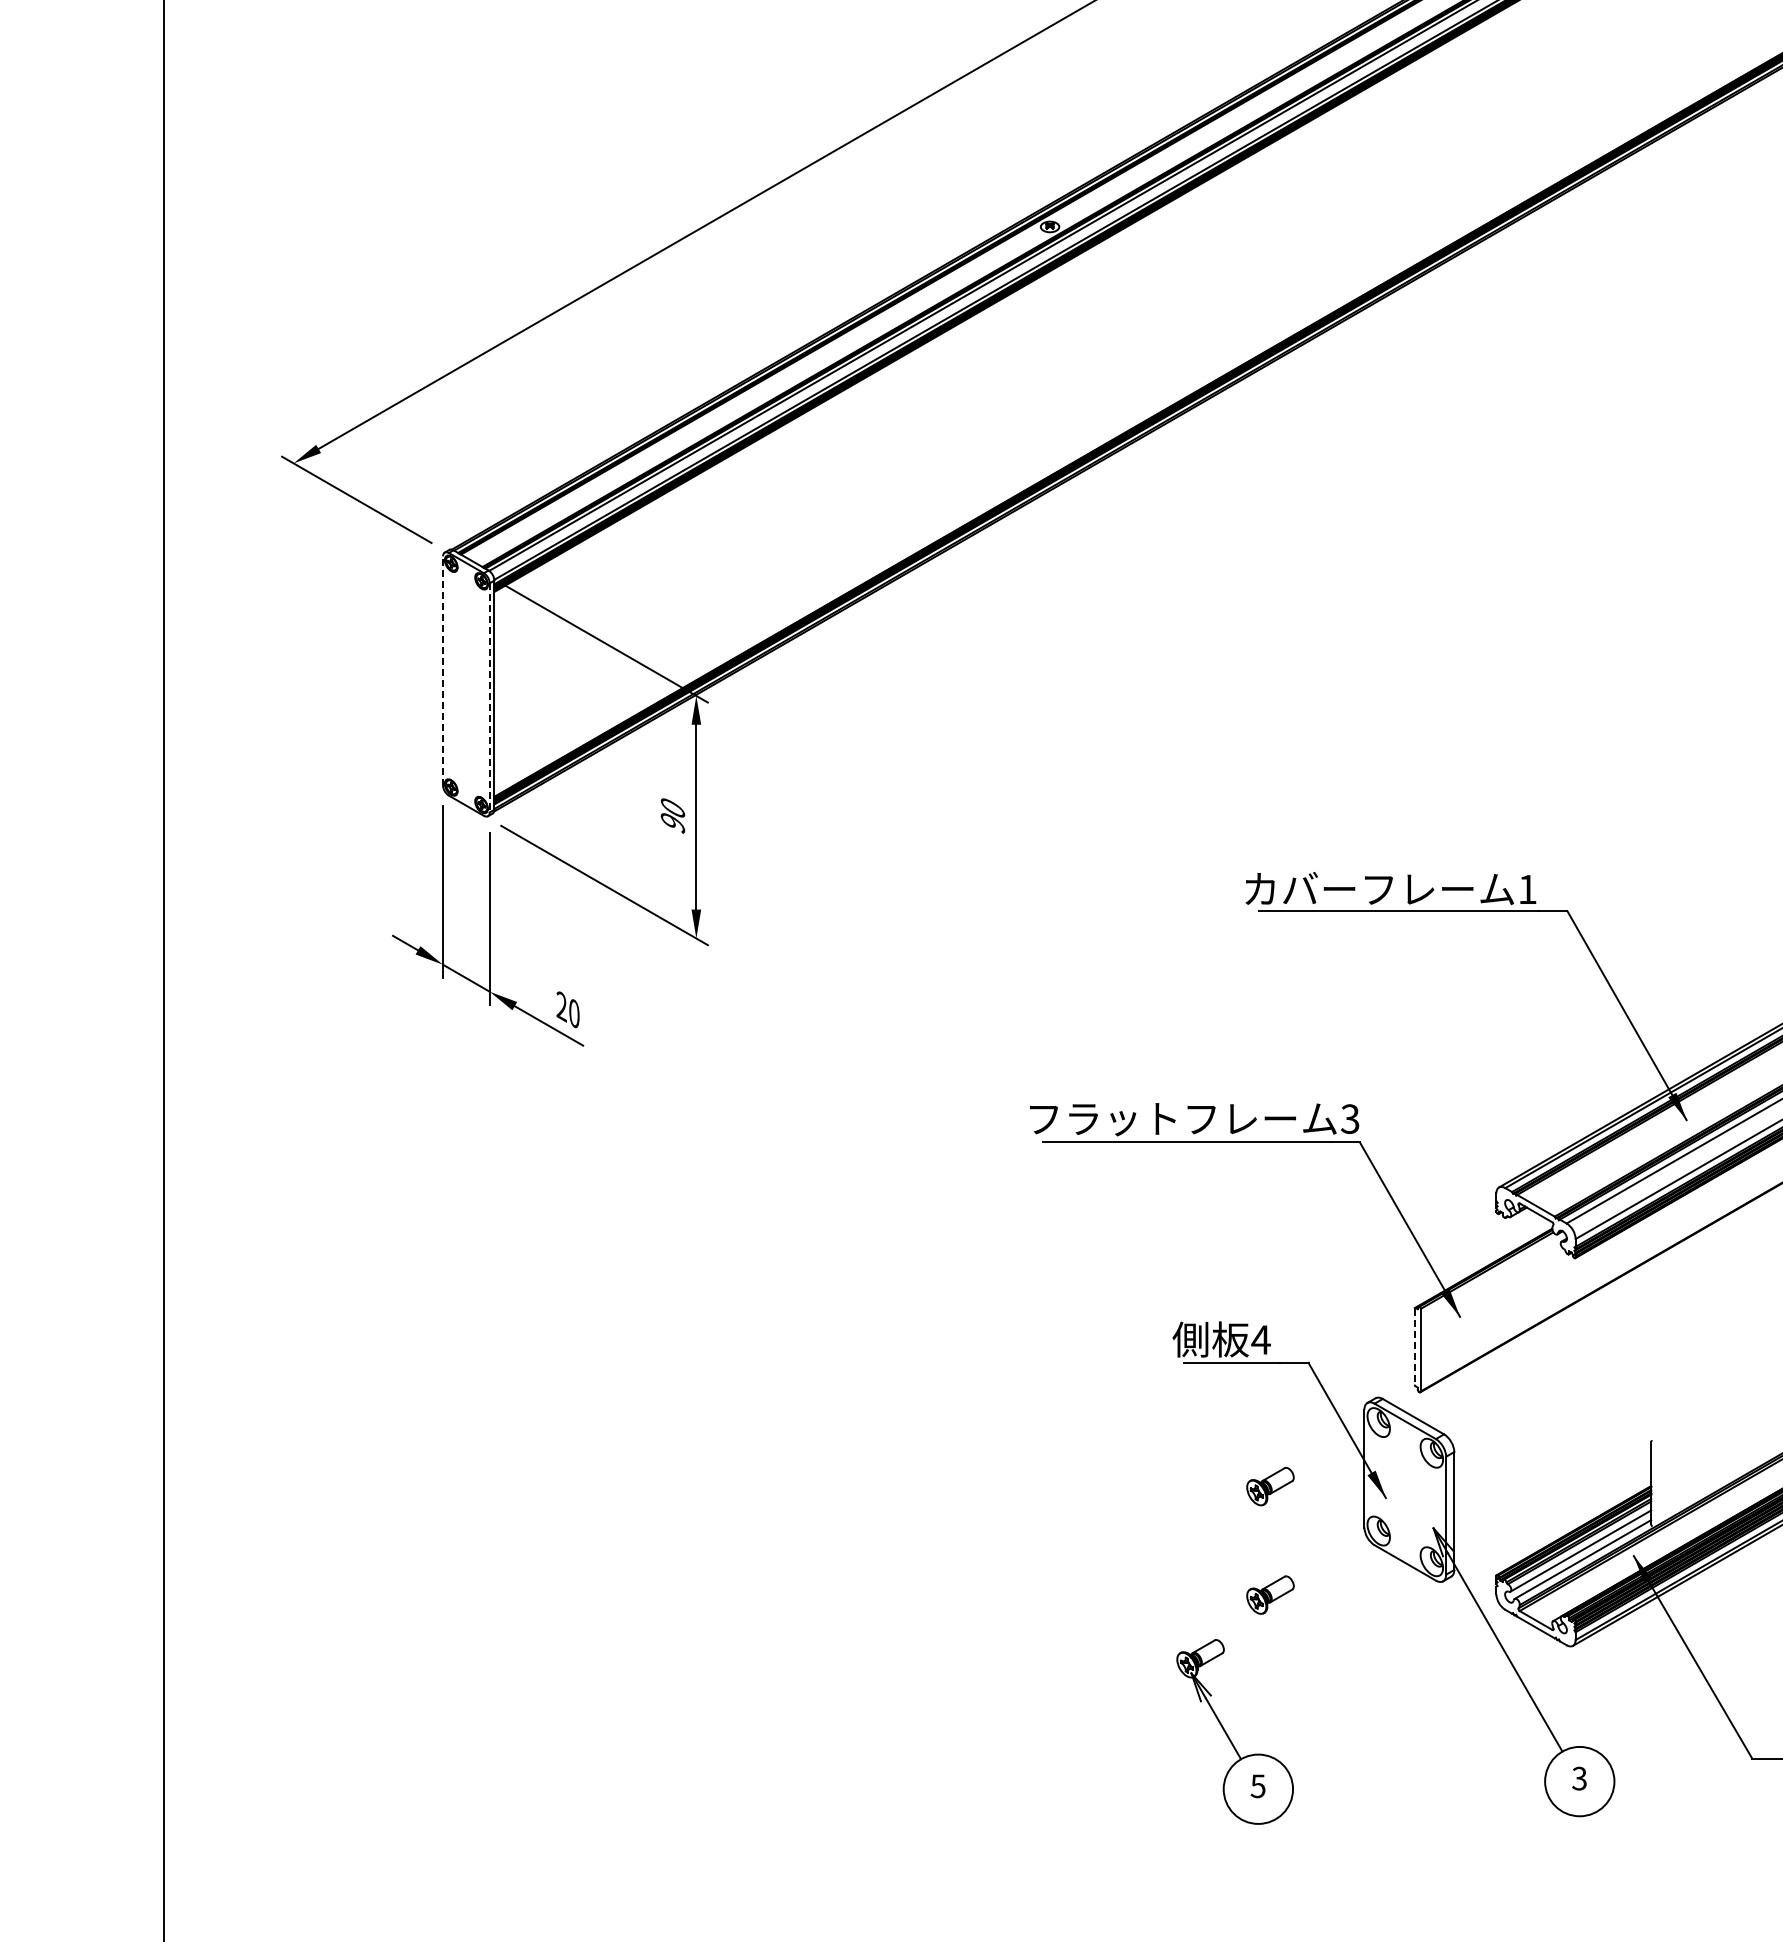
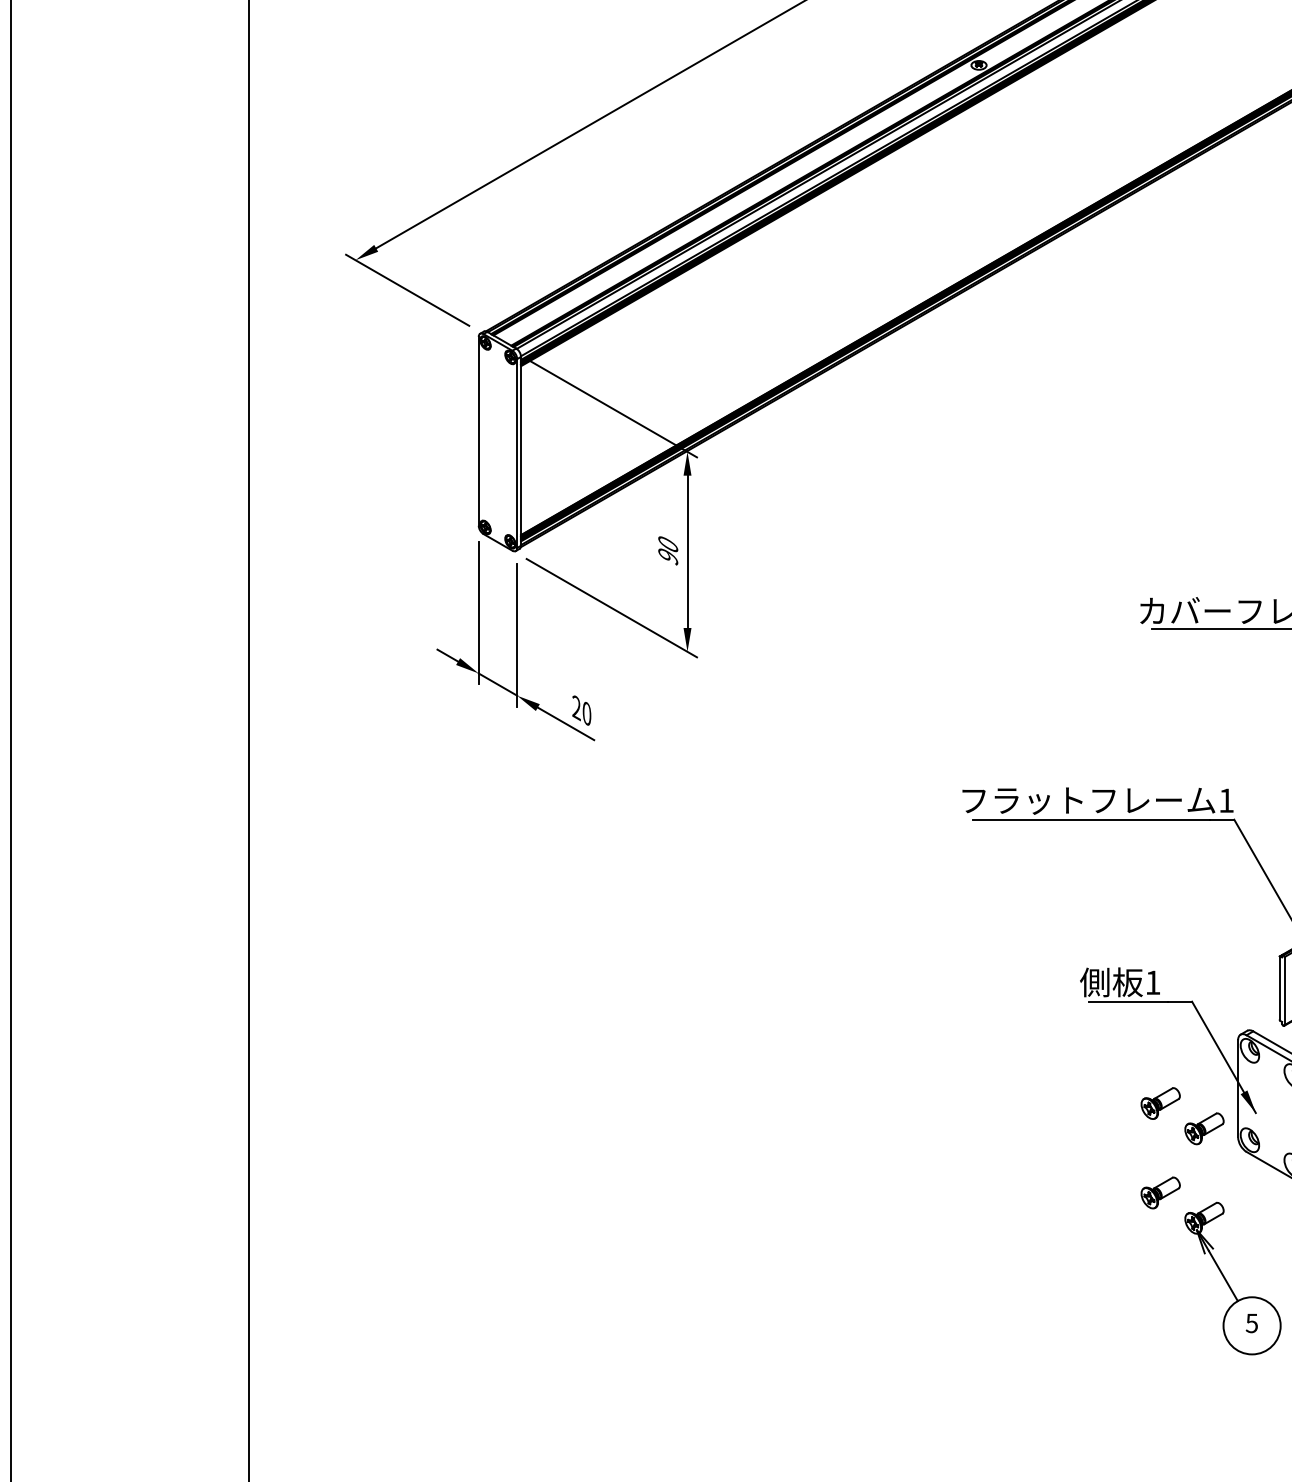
line: (443, 670) -> (479, 430), dashed -> solid
line: (489, 697) -> (517, 453), dashed -> solid
text: (1350, 1118) -> (1226, 800), 3 -> 1
text: (1260, 1339) -> (1152, 982), 4 -> 1
line: (1414, 1346) -> (1279, 988), dashed -> solid
part: (1323, 1516) -> (1204, 1128), added
part: (1228, 1735) -> (1227, 1281), moved

